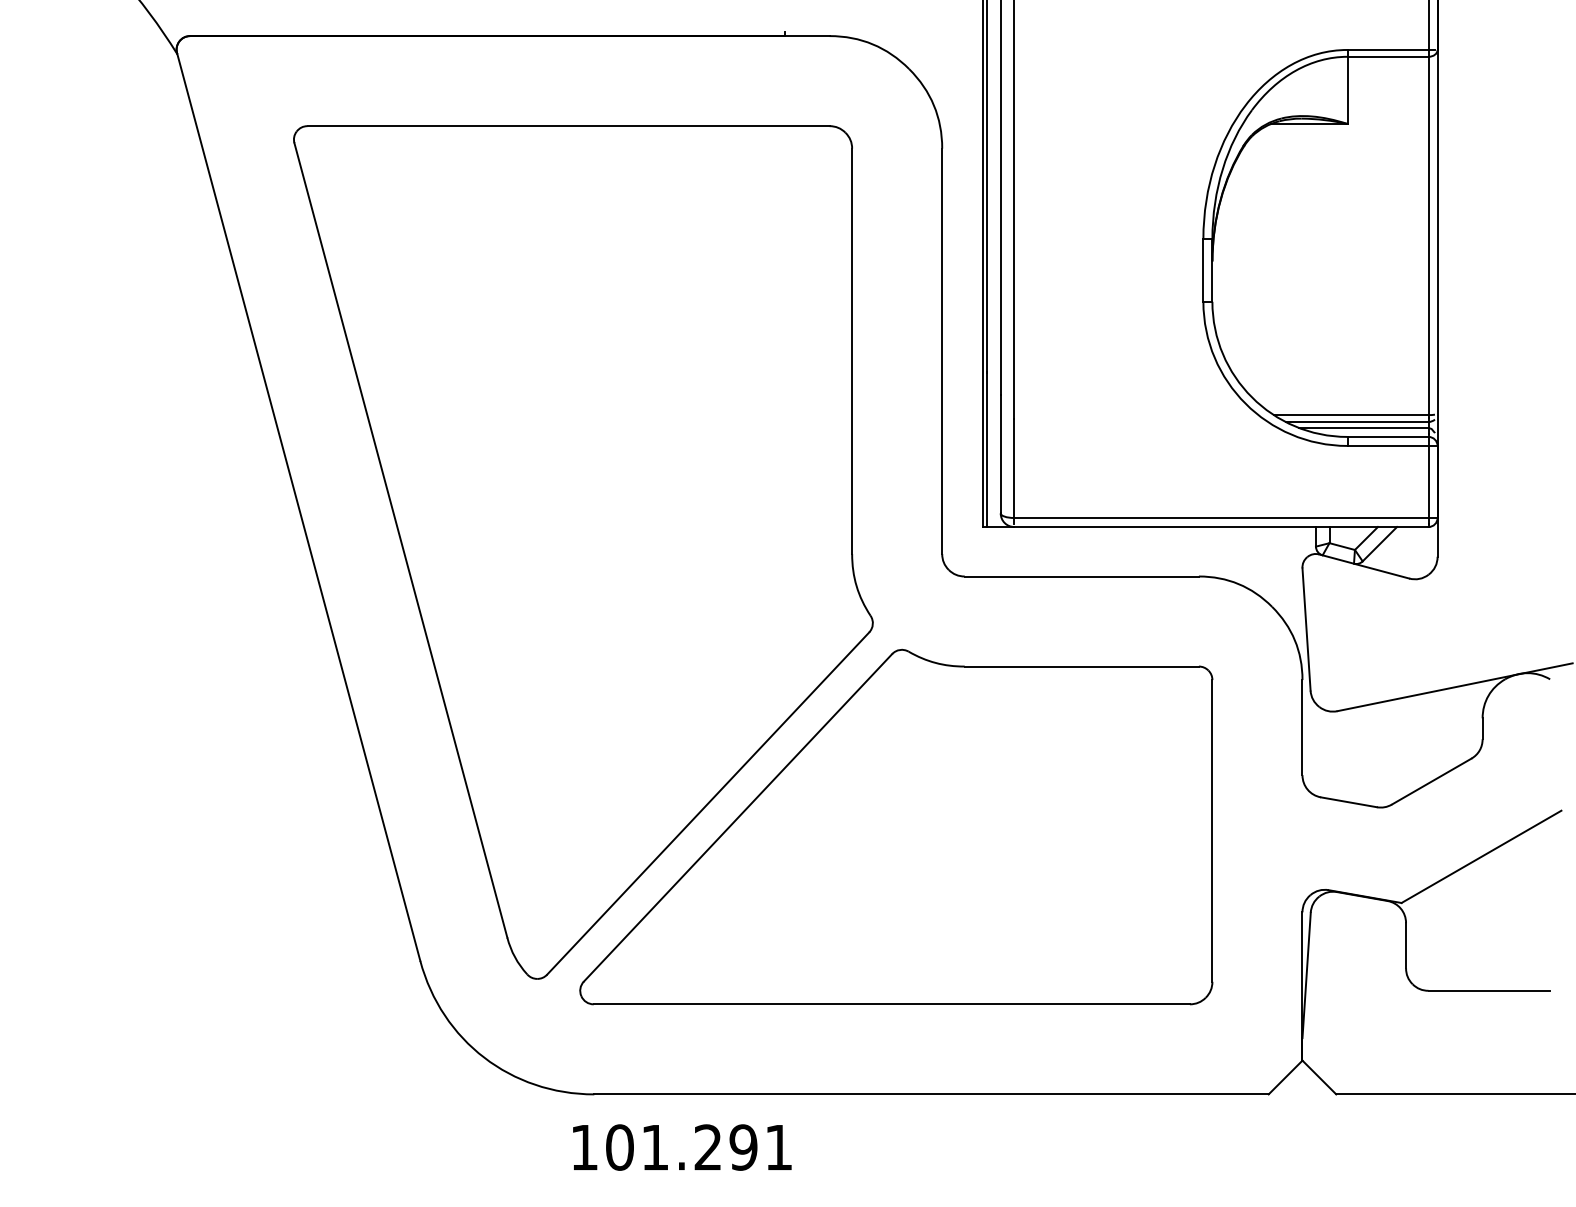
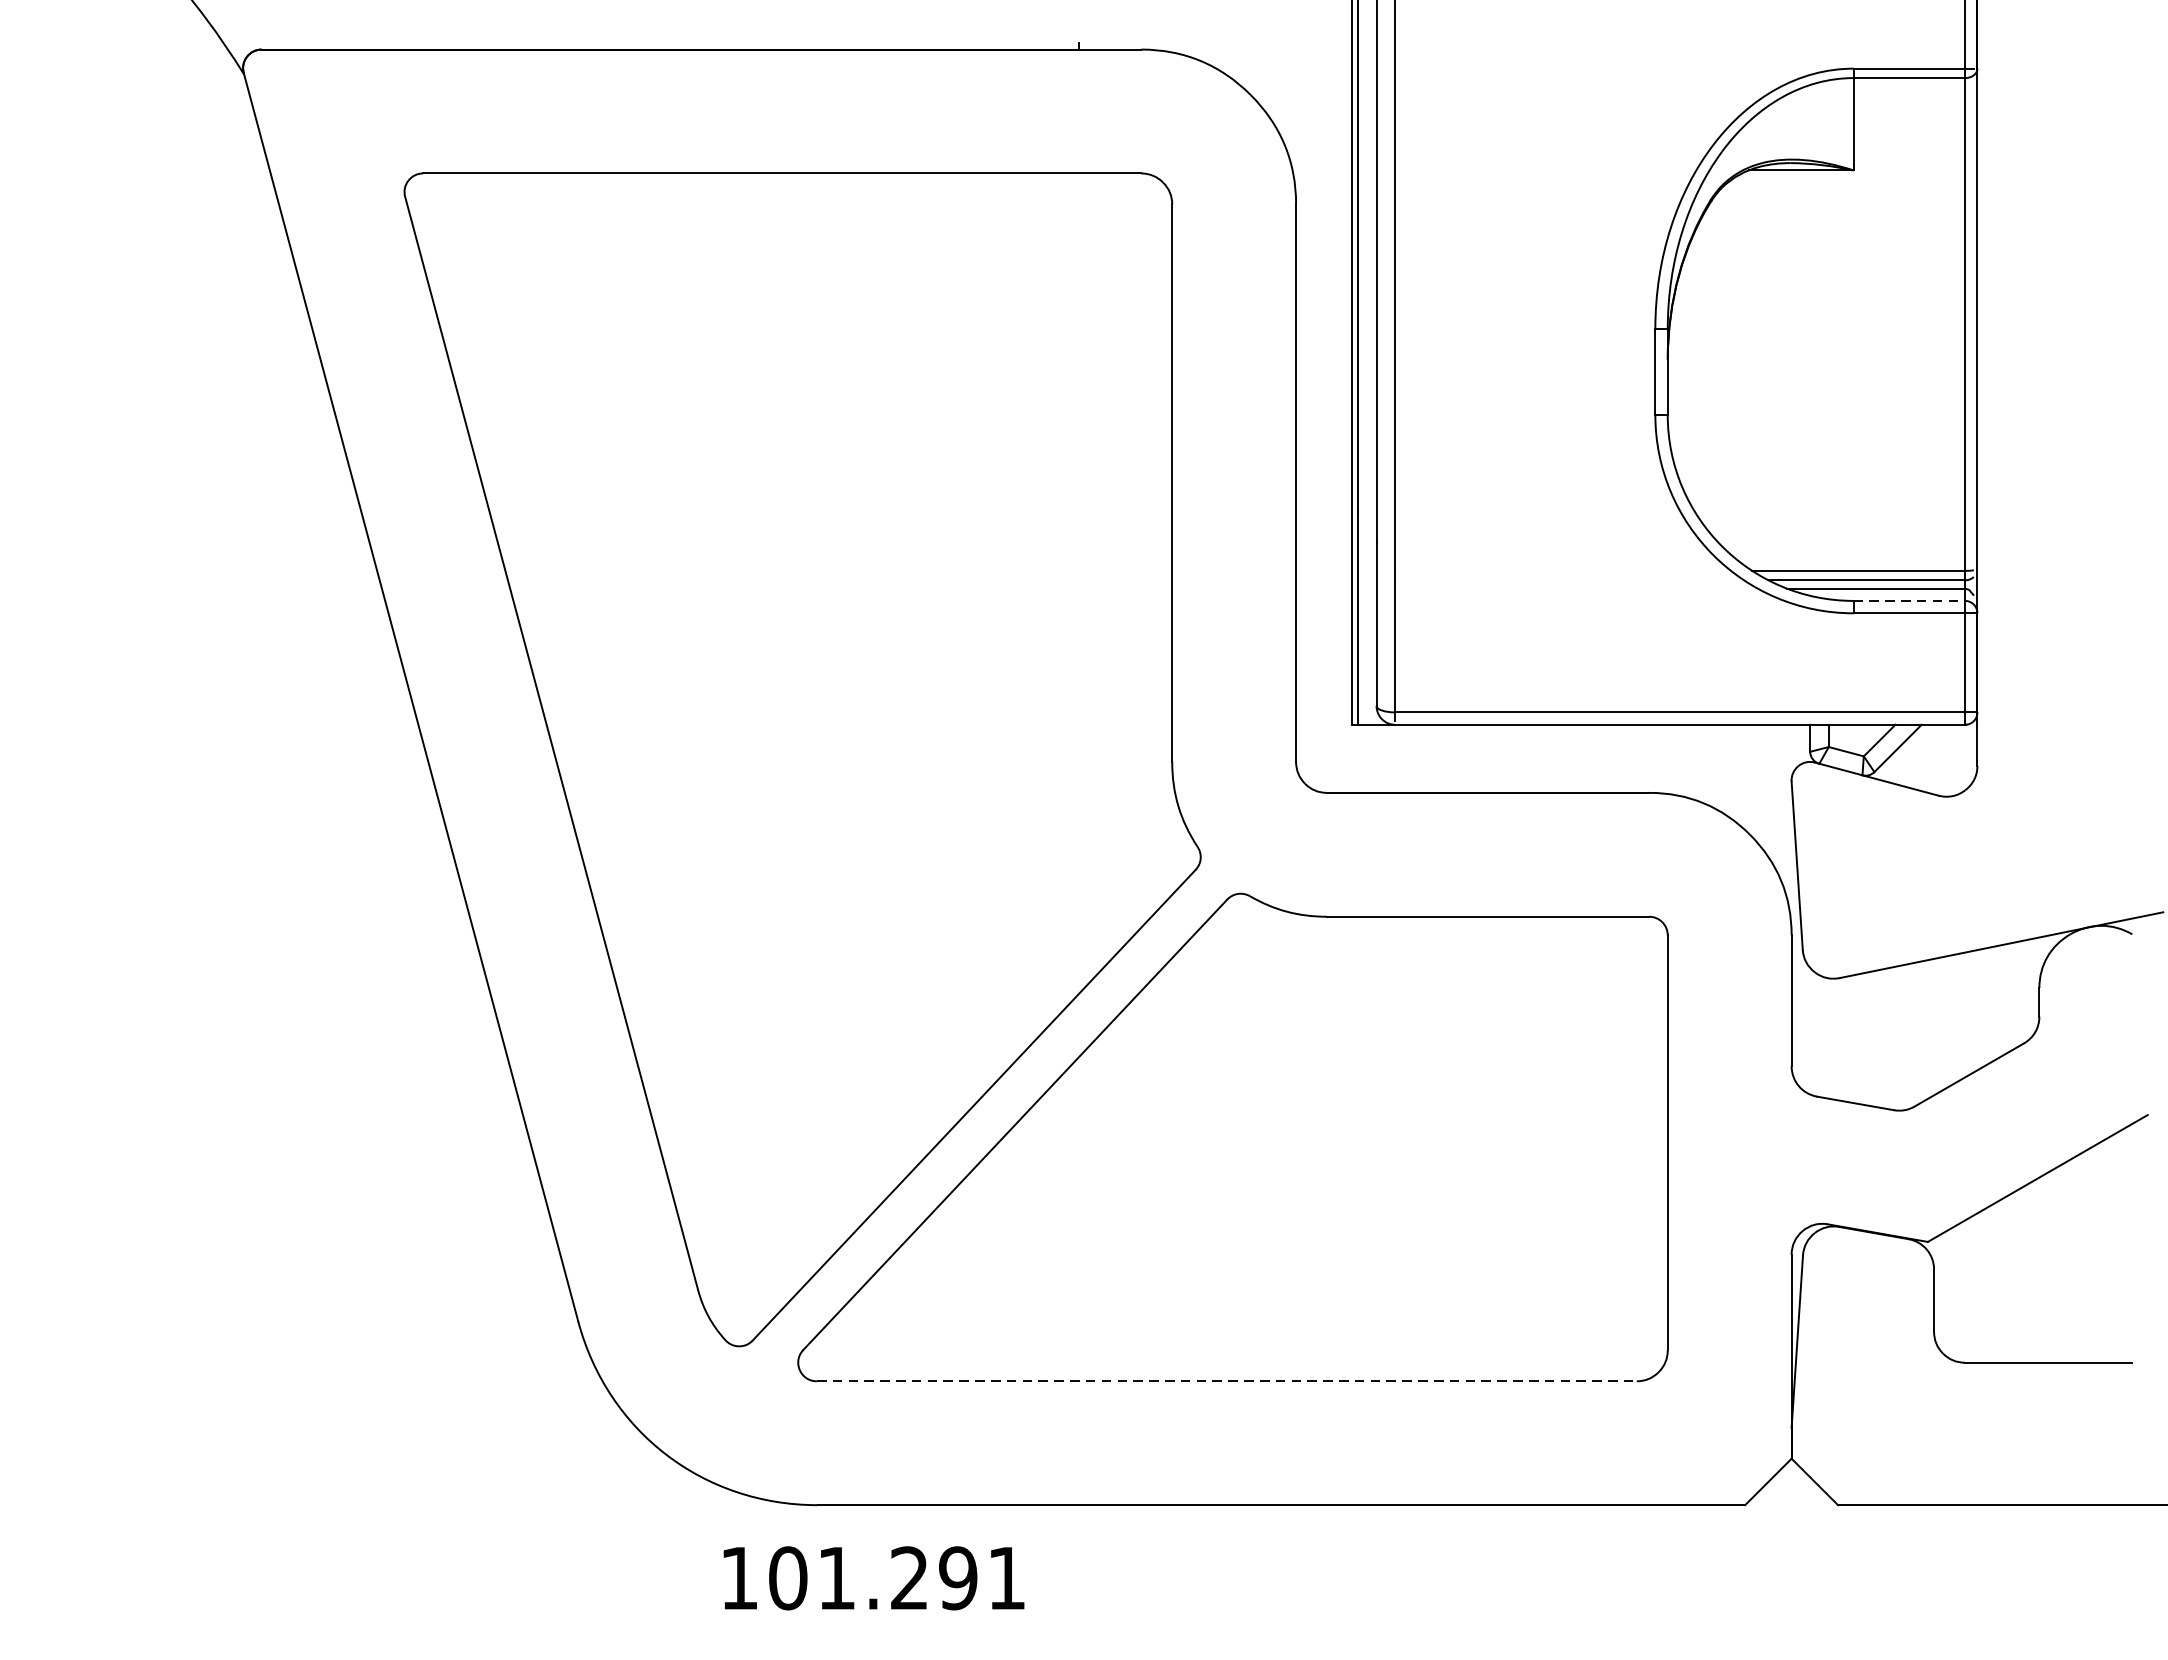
line: (1388, 436) -> (1909, 600), solid -> dashed
line: (892, 1004) -> (1227, 1381), solid -> dashed
text: (682, 1147) -> (874, 1578), moved

